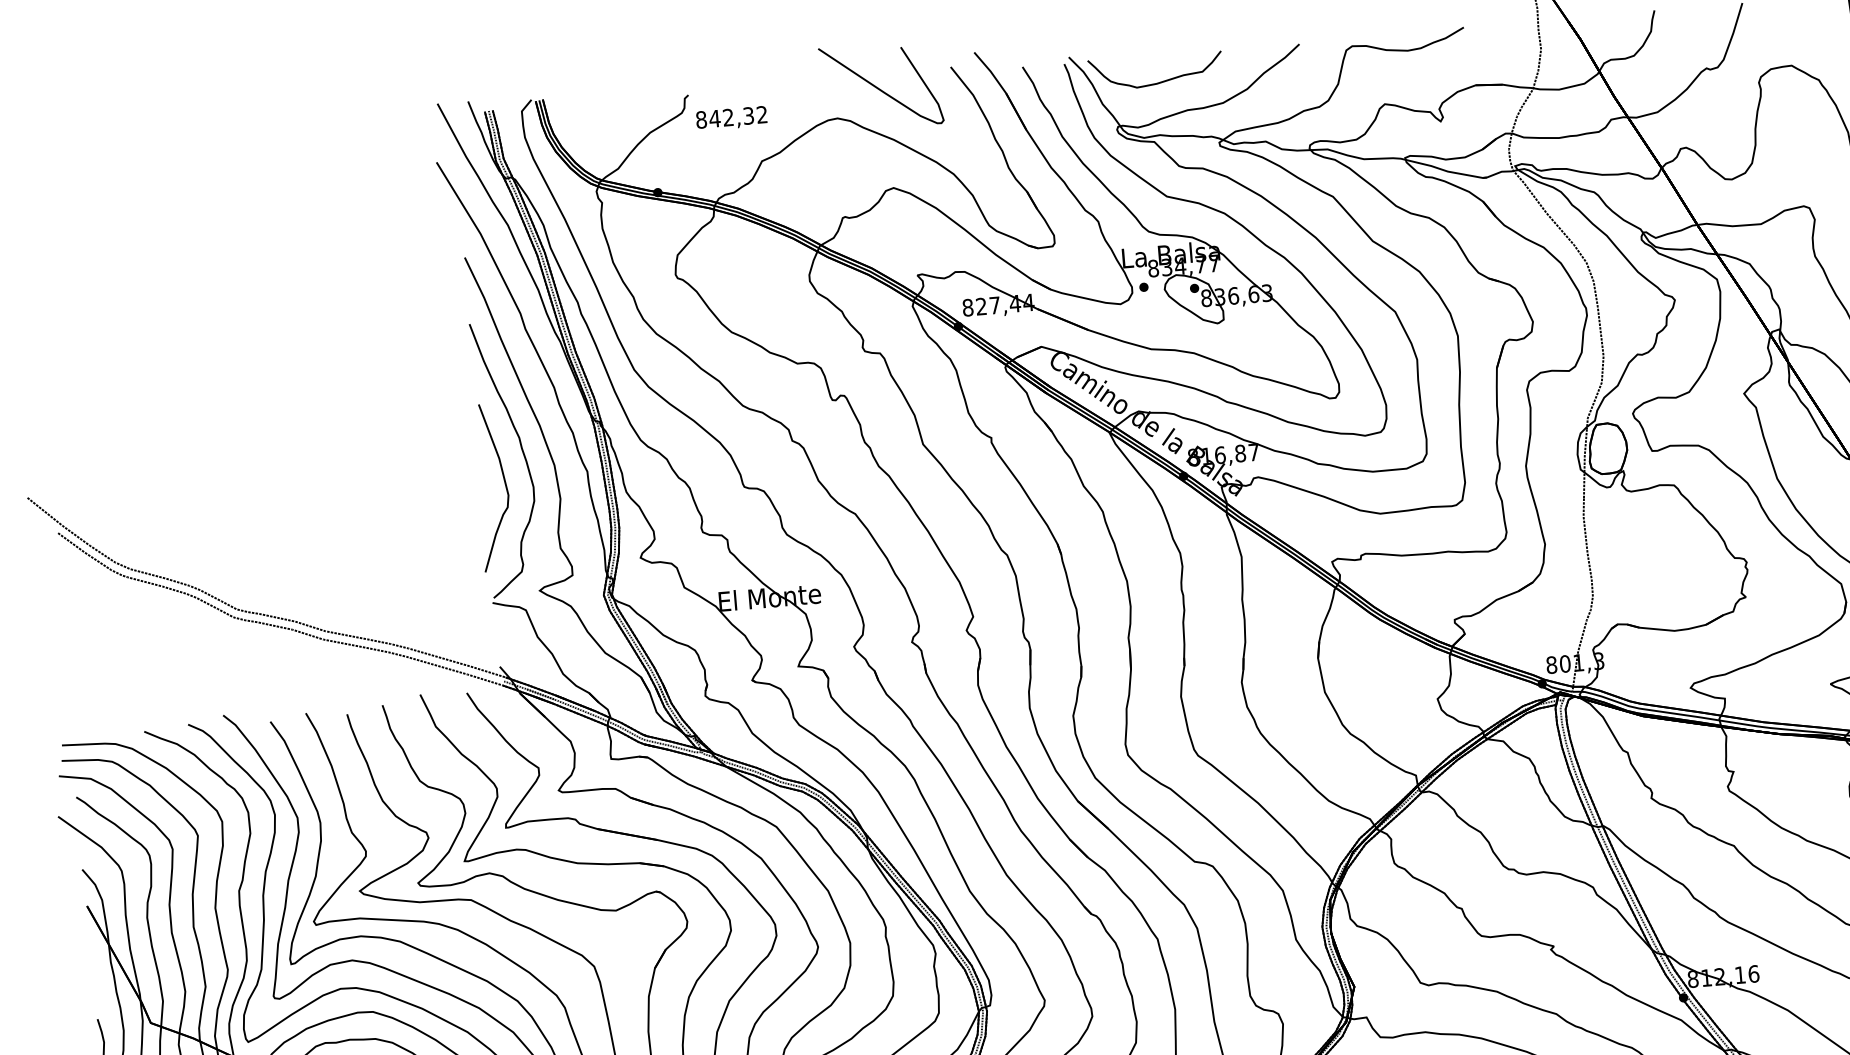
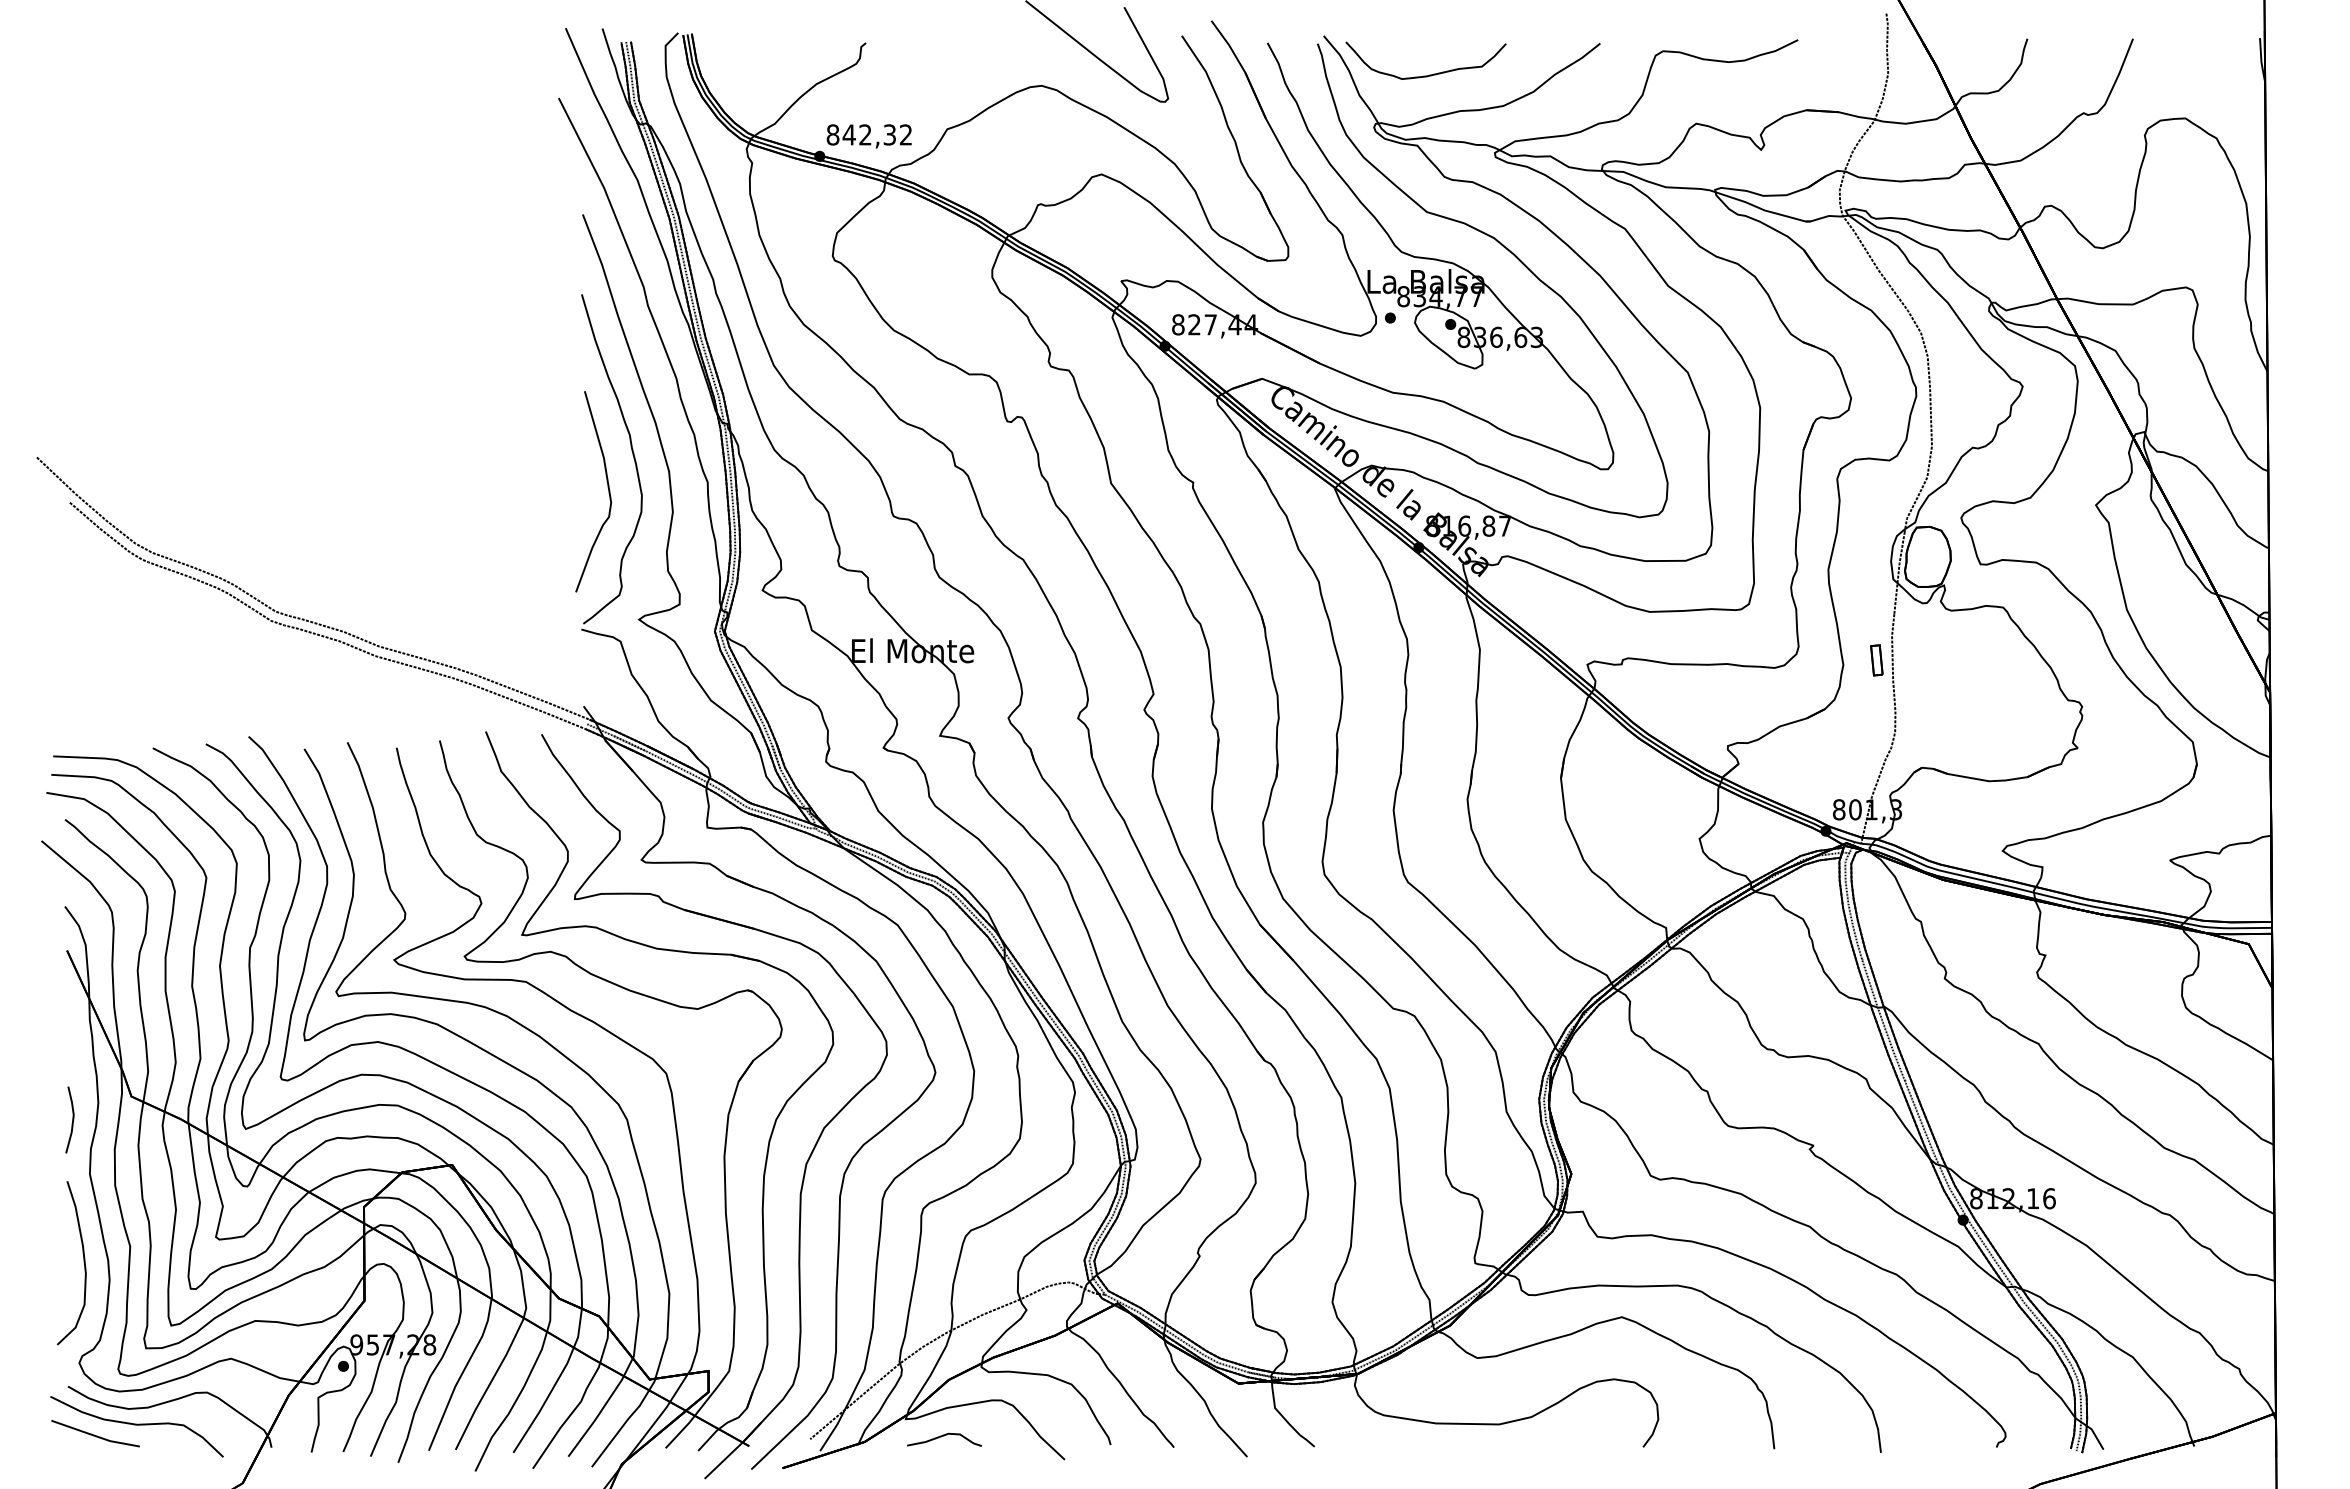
text: (731, 118) -> (868, 136), moved
part: (1572, 538) -> (1876, 660), added

